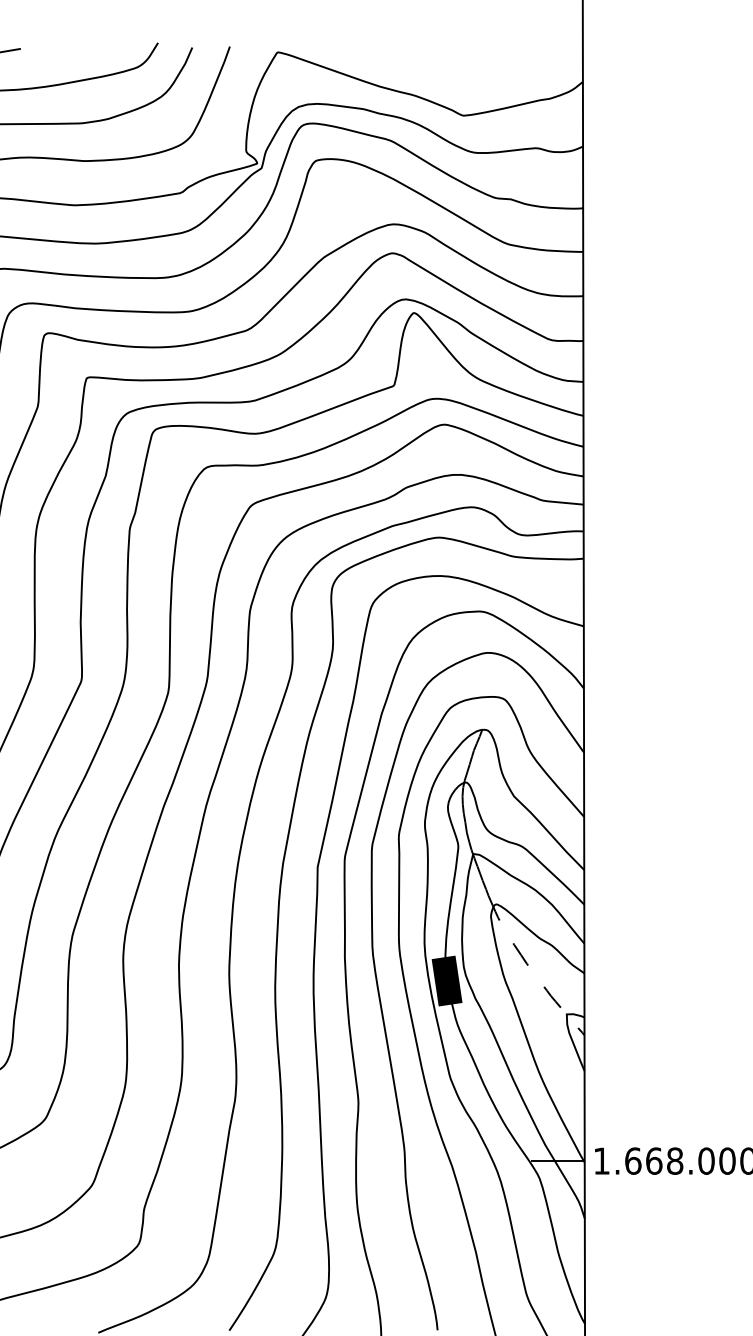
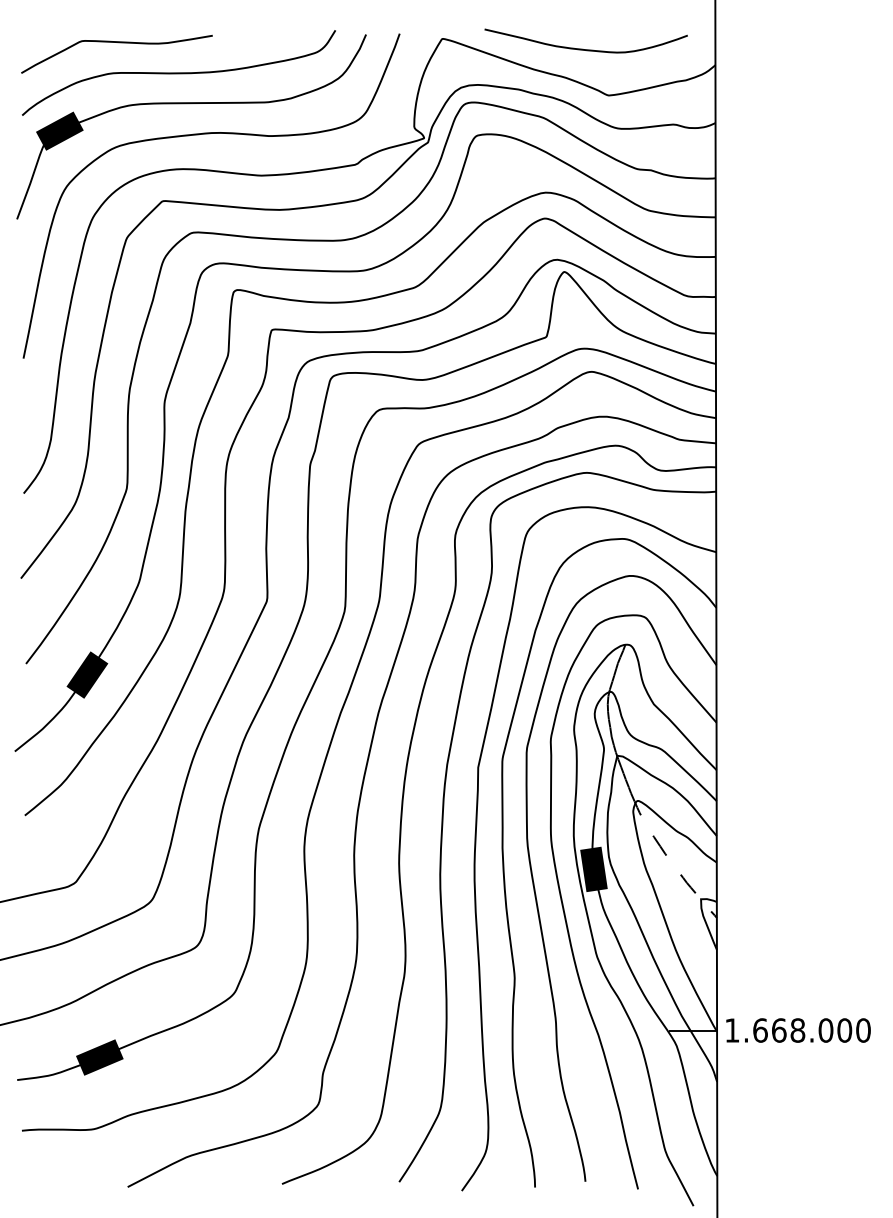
curve: (434, 63) -> (582, 48), added

